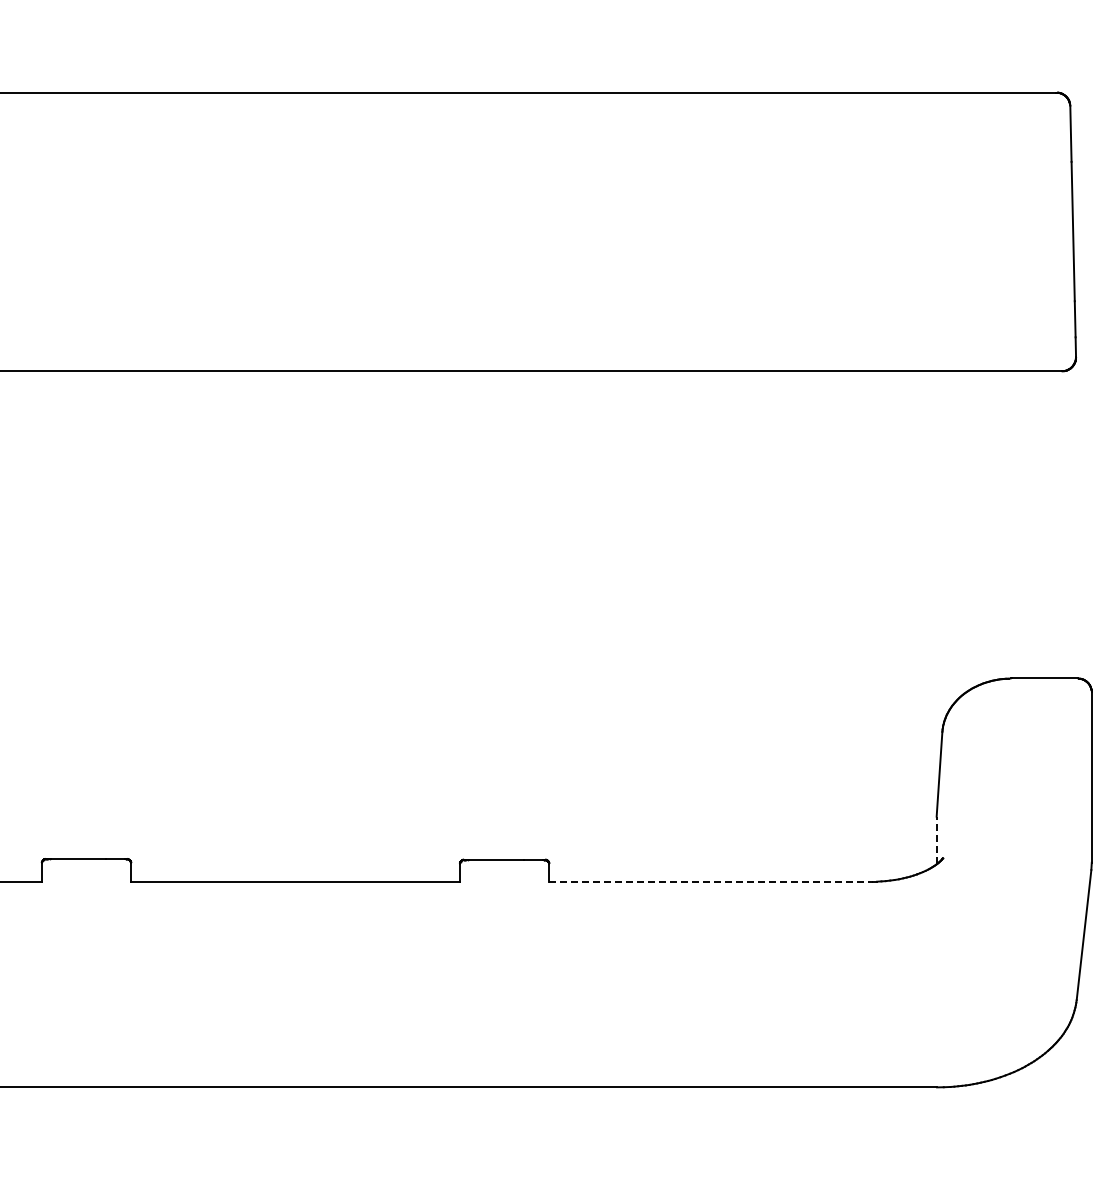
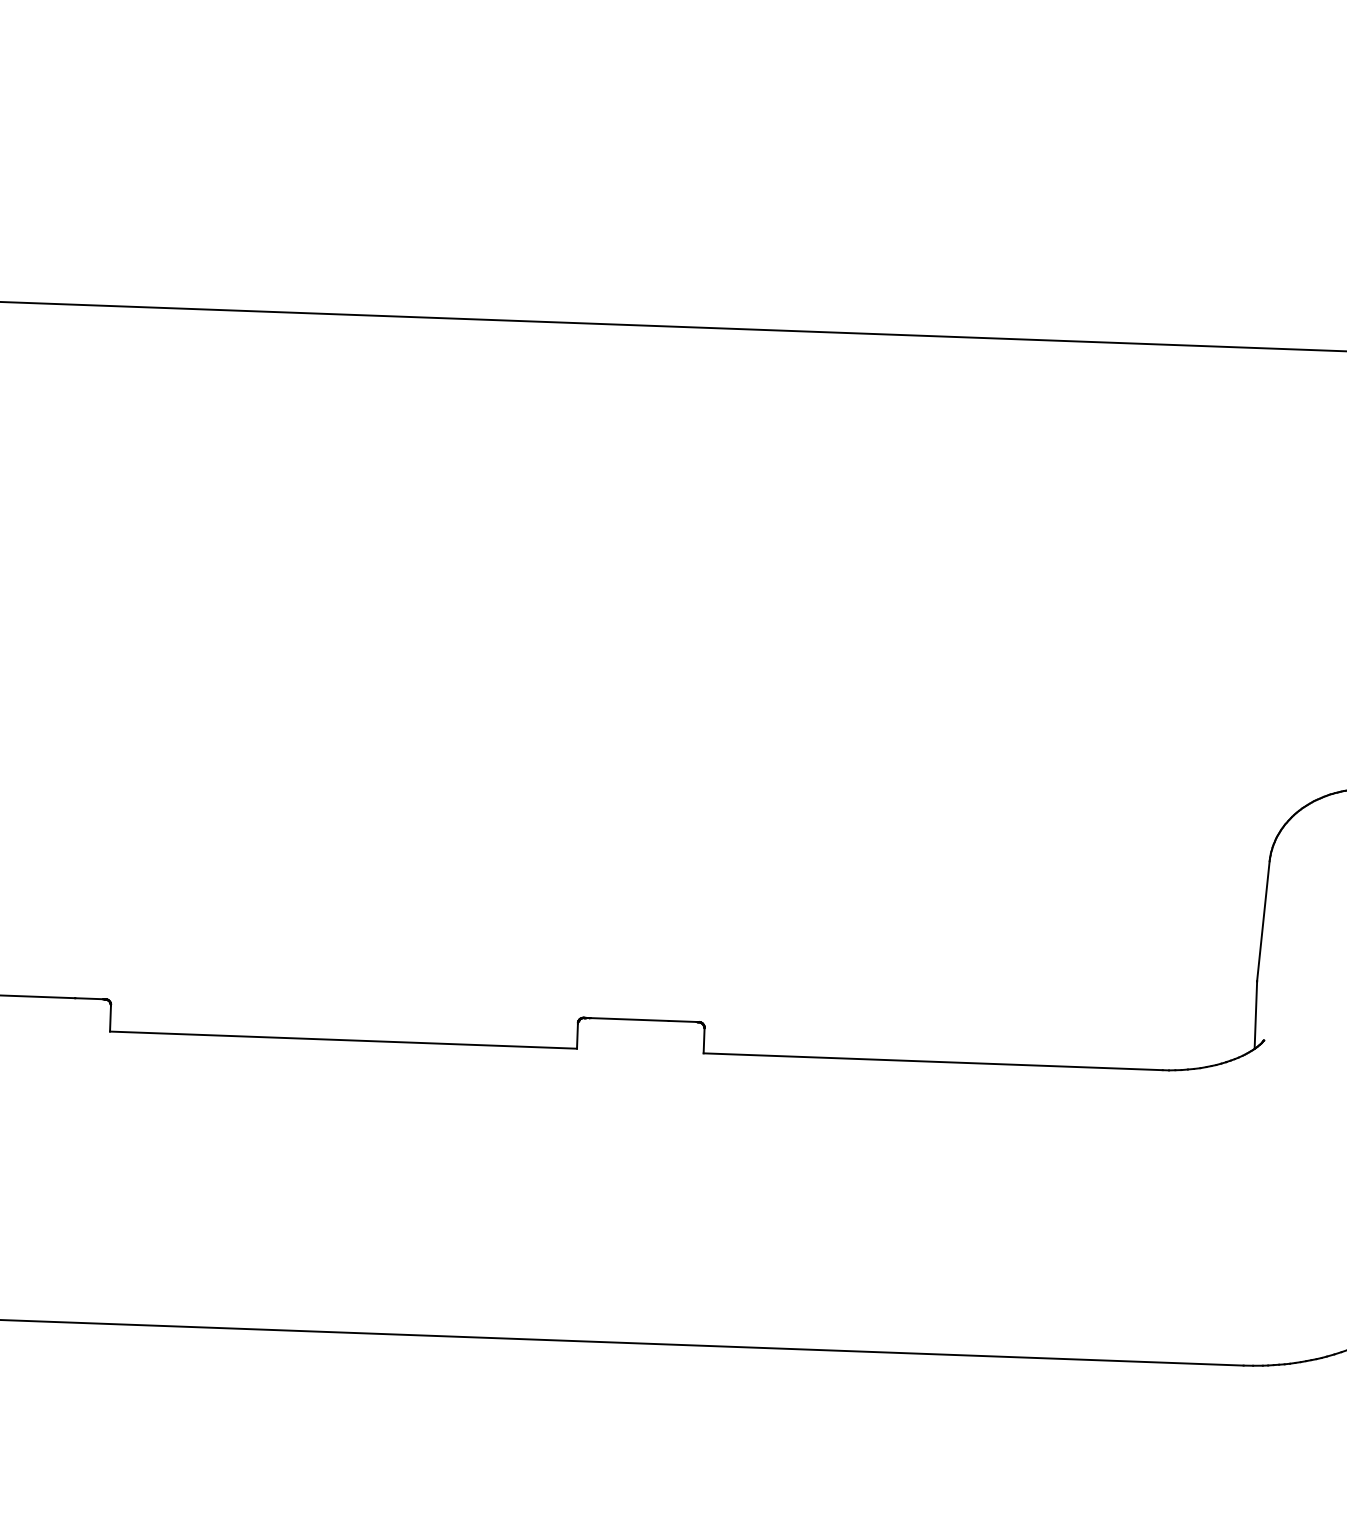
line: (936, 840) -> (1255, 1015), dashed -> solid
line: (710, 881) -> (932, 1061), dashed -> solid

